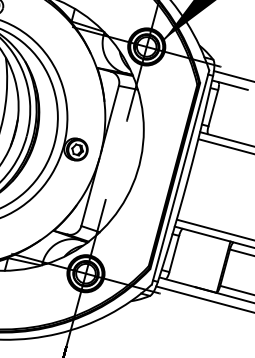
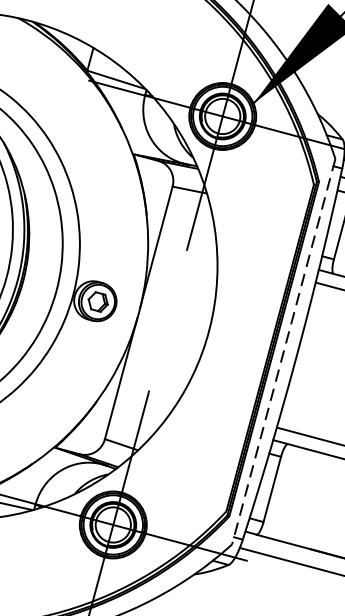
line: (180, 177) -> (283, 351), solid -> dashed

